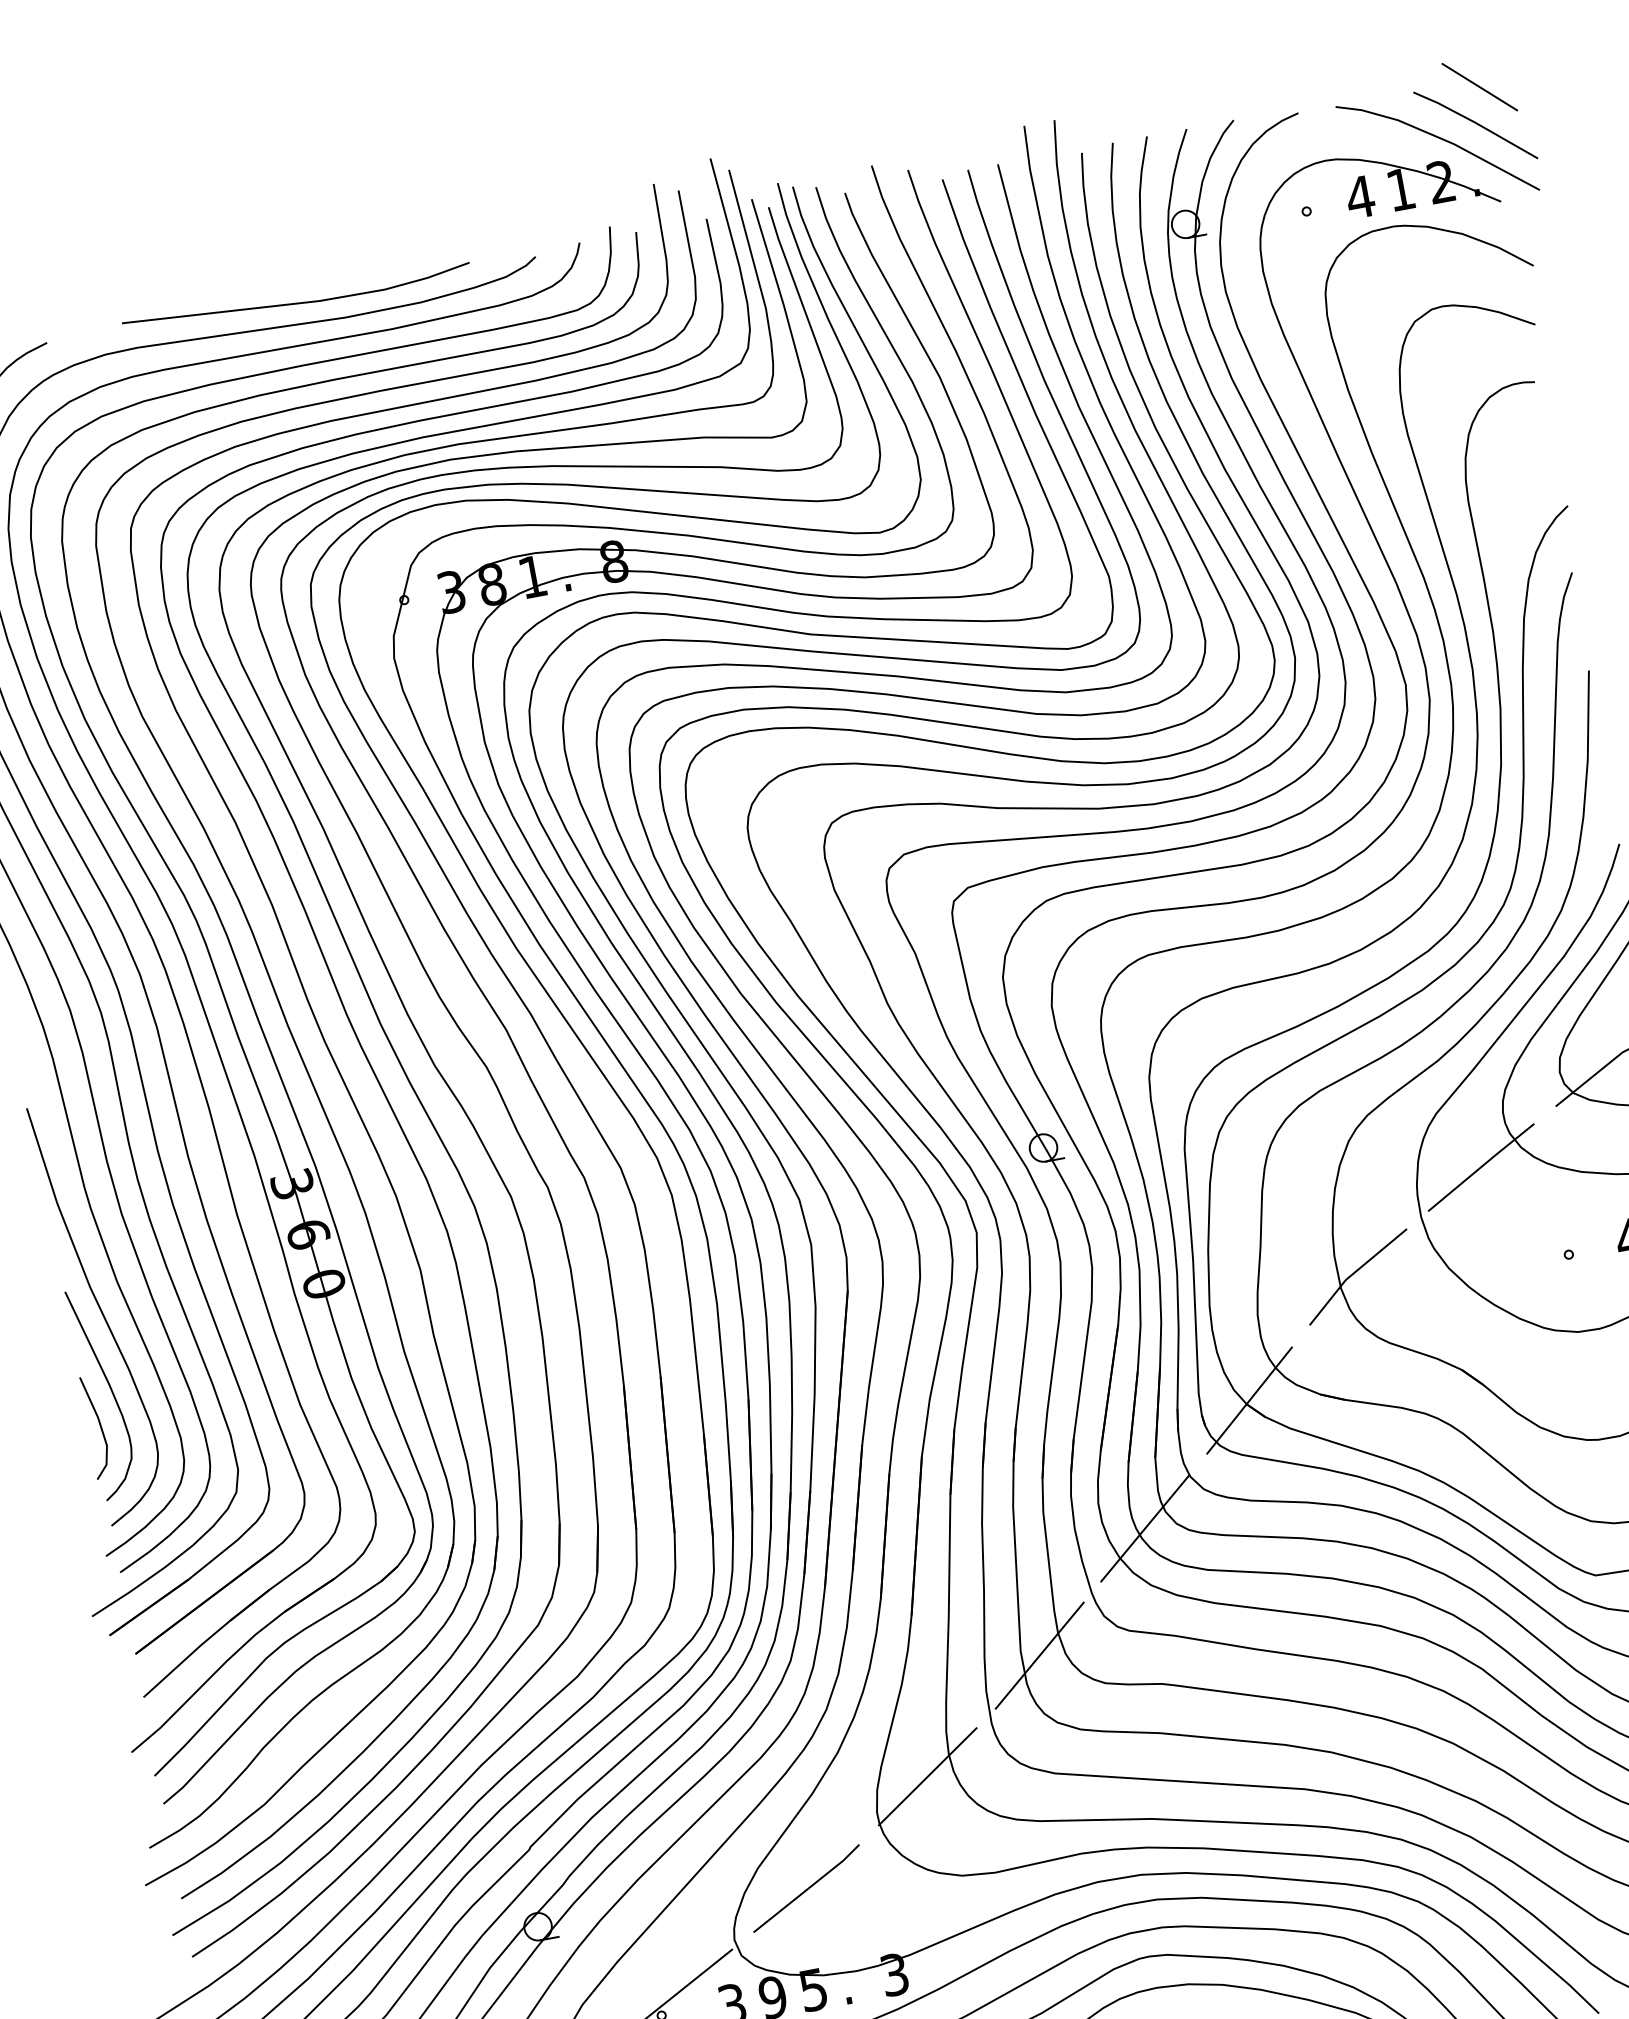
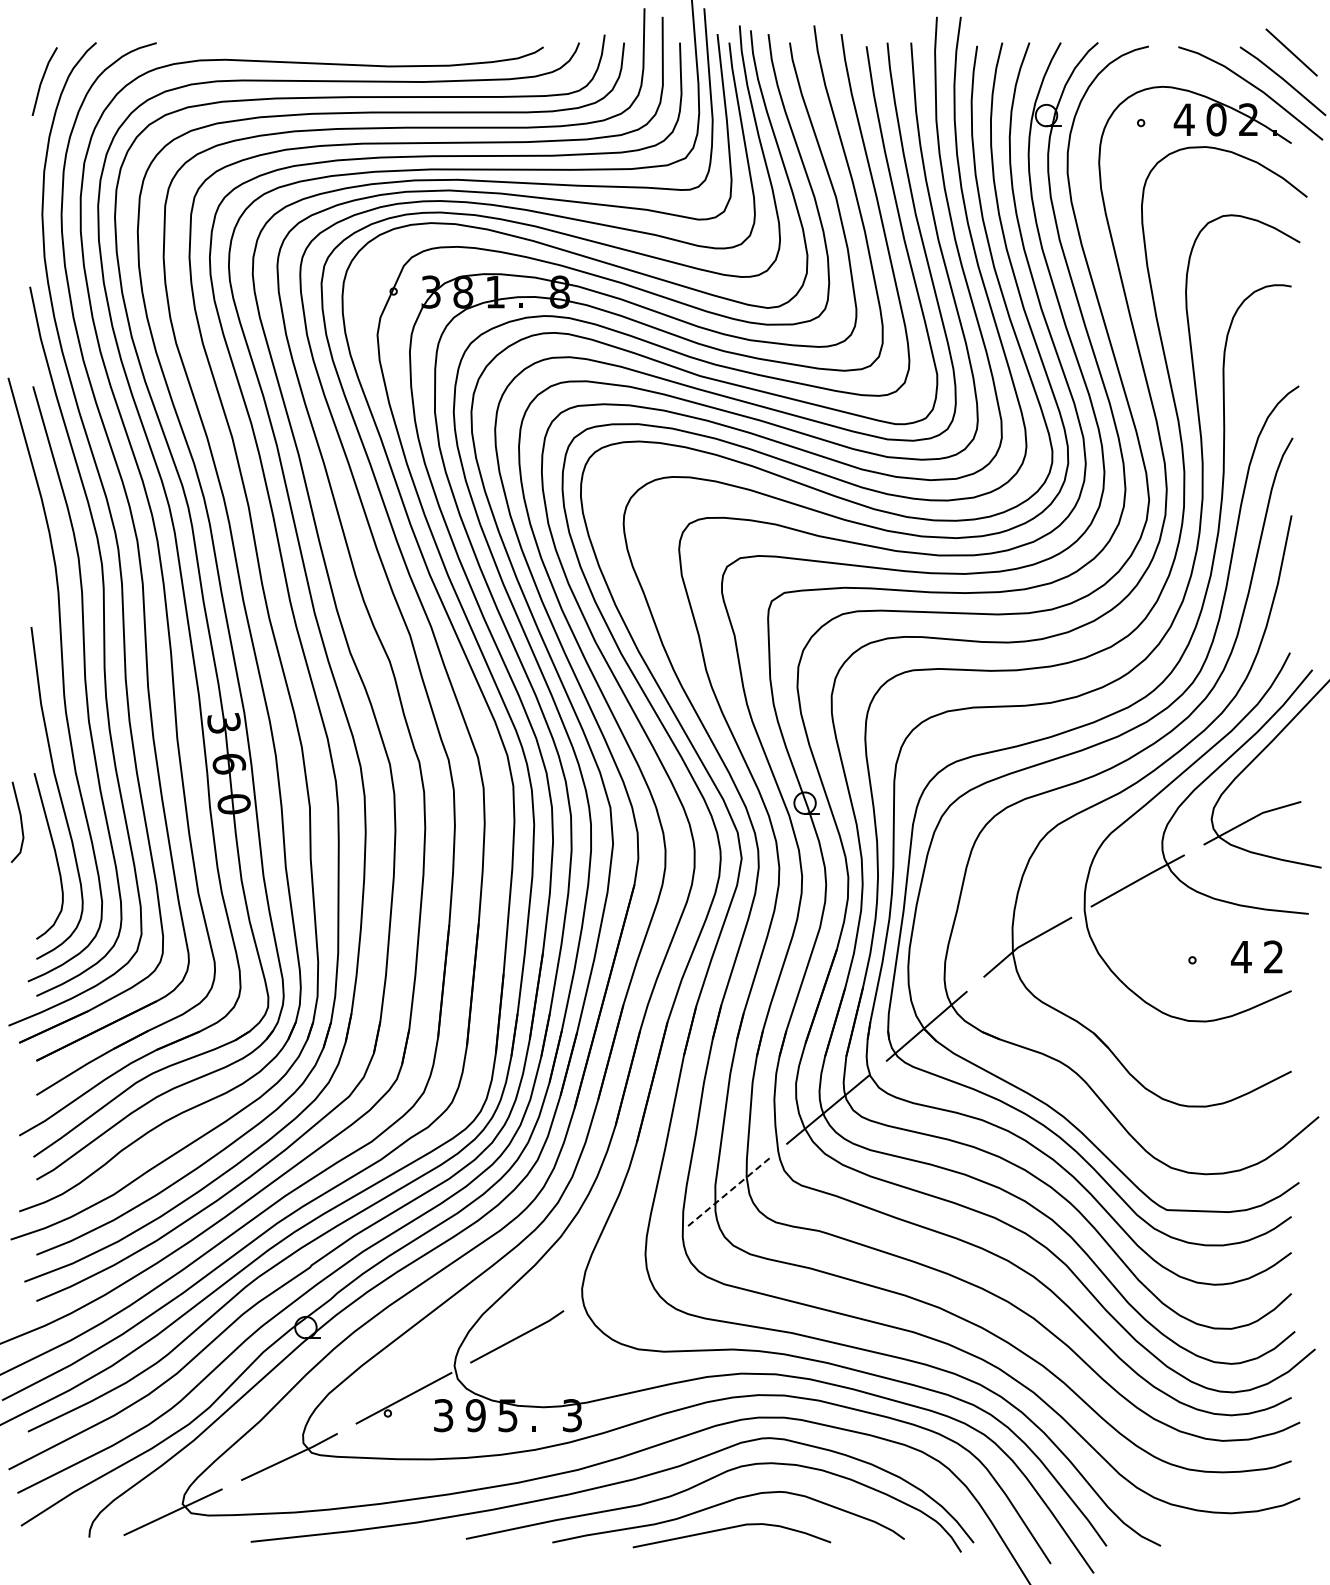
text: (1400, 189) -> (1216, 119), 1 -> 0
line: (297, 301) -> (354, 47), removed
line: (99, 1425) -> (20, 821), moved
line: (1039, 1655) -> (729, 1191), solid -> dashed
line: (926, 1776) -> (625, 1268), removed

